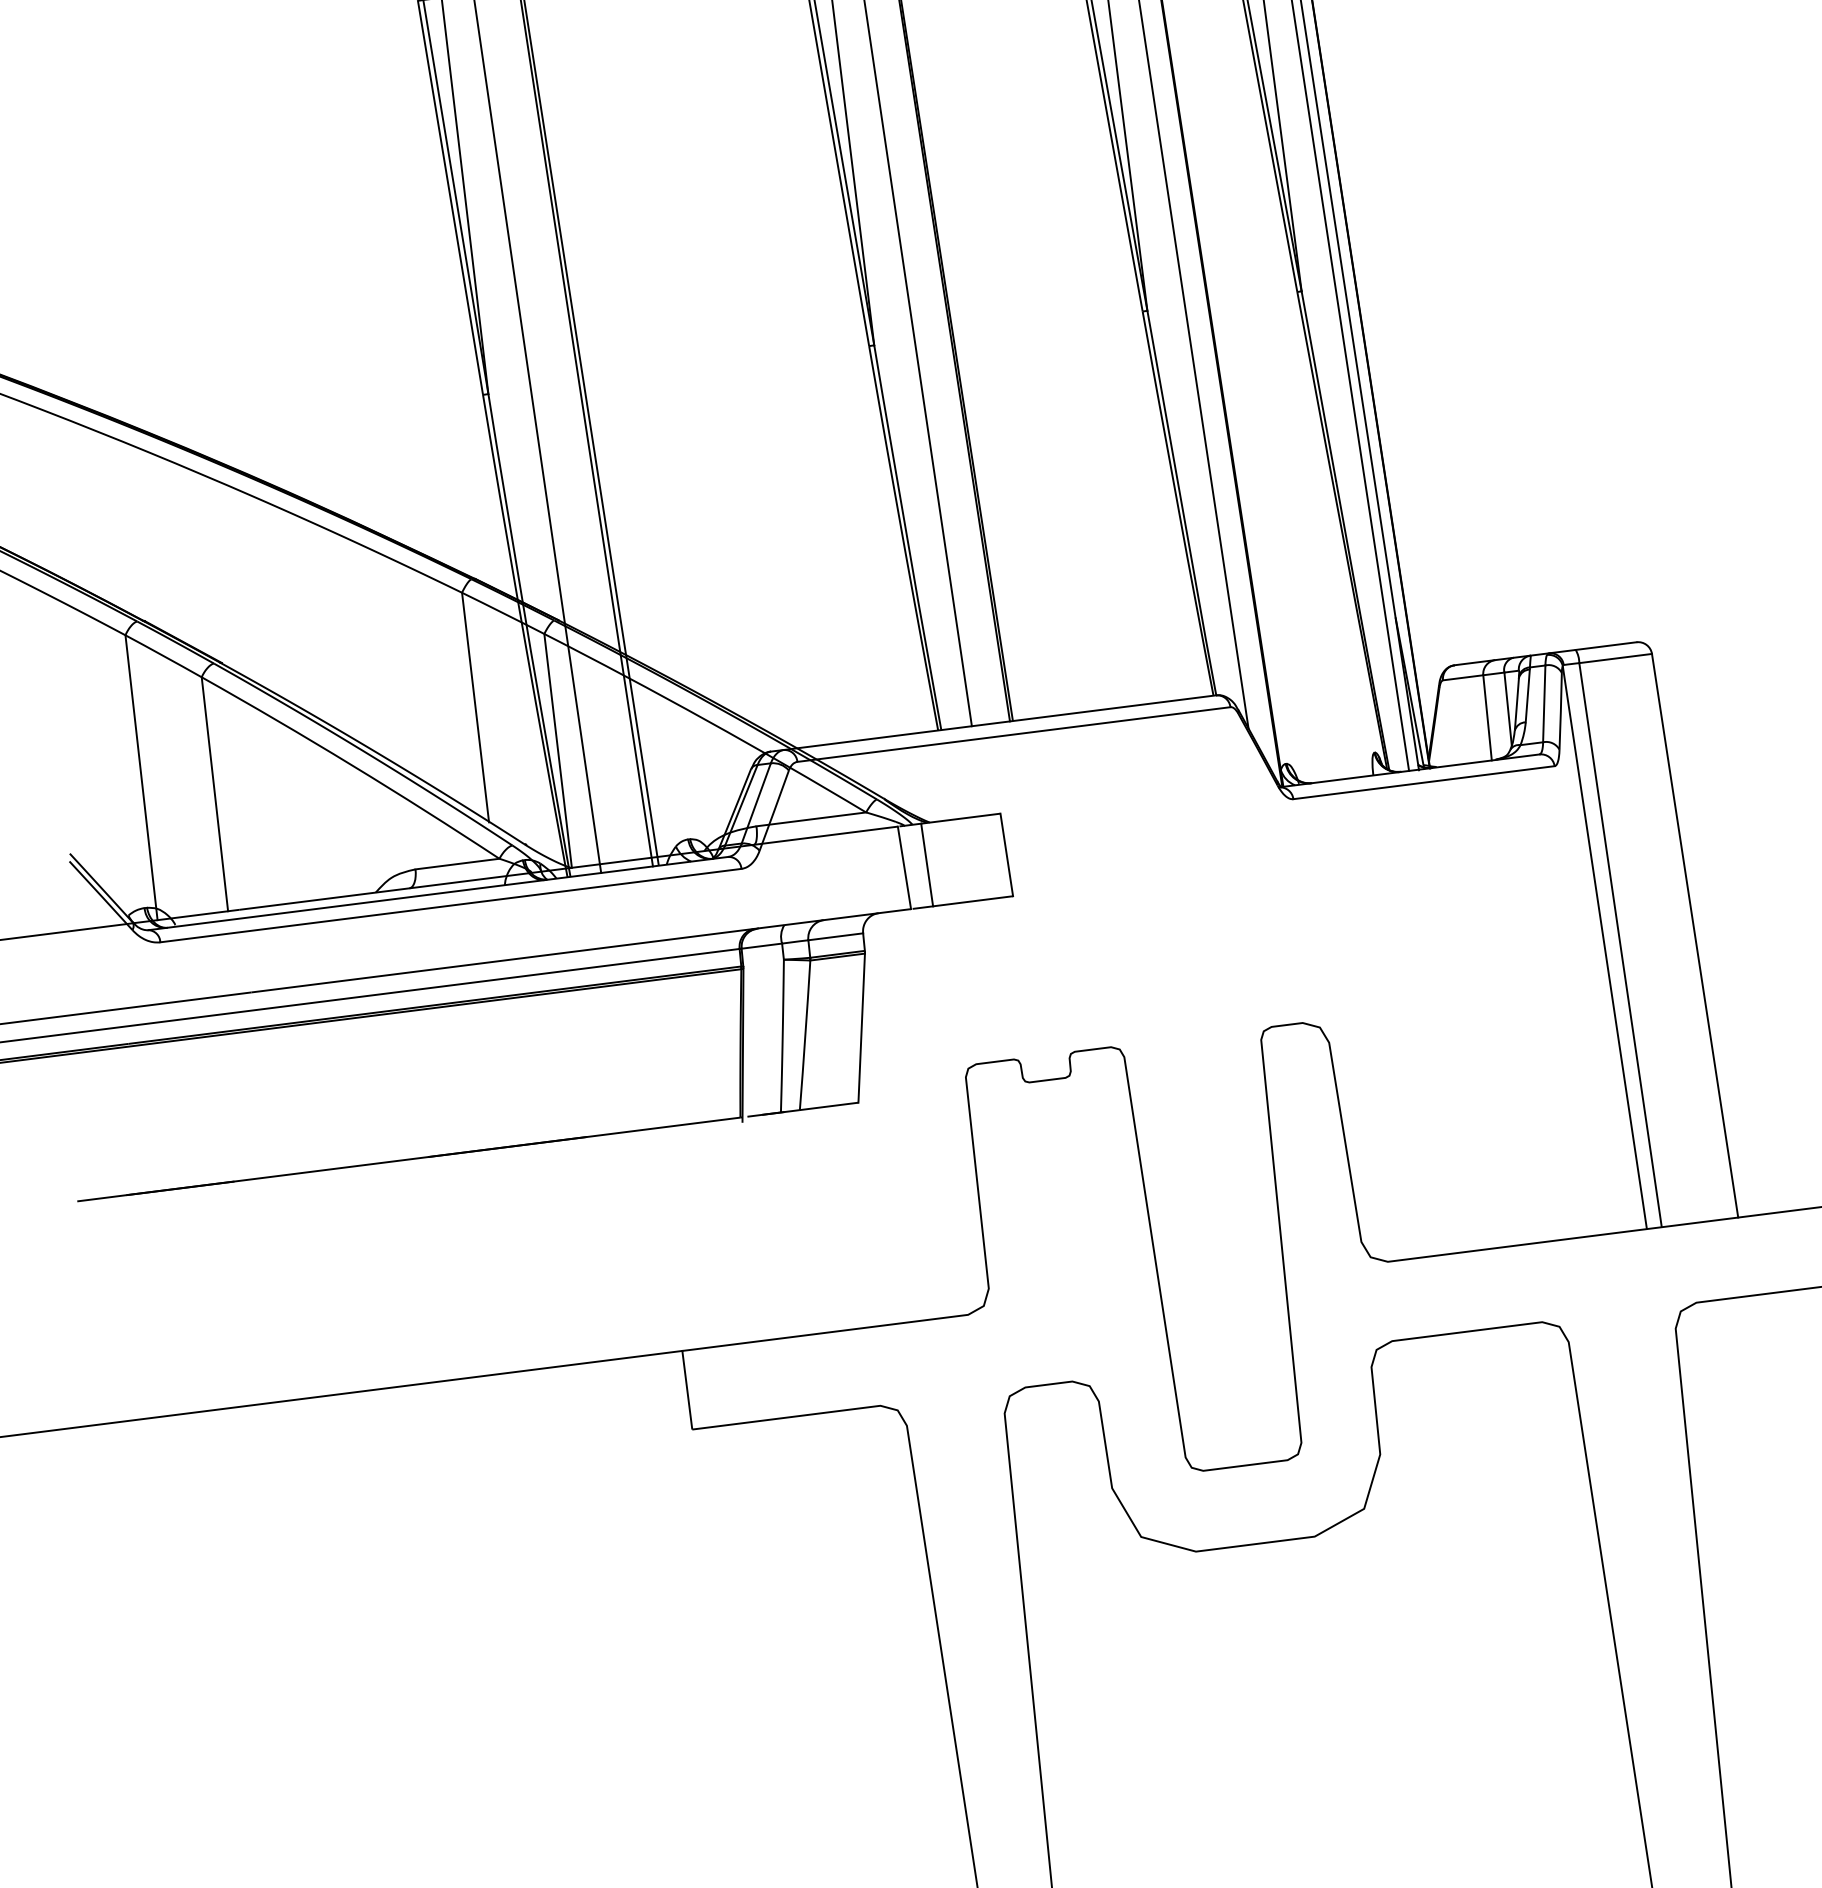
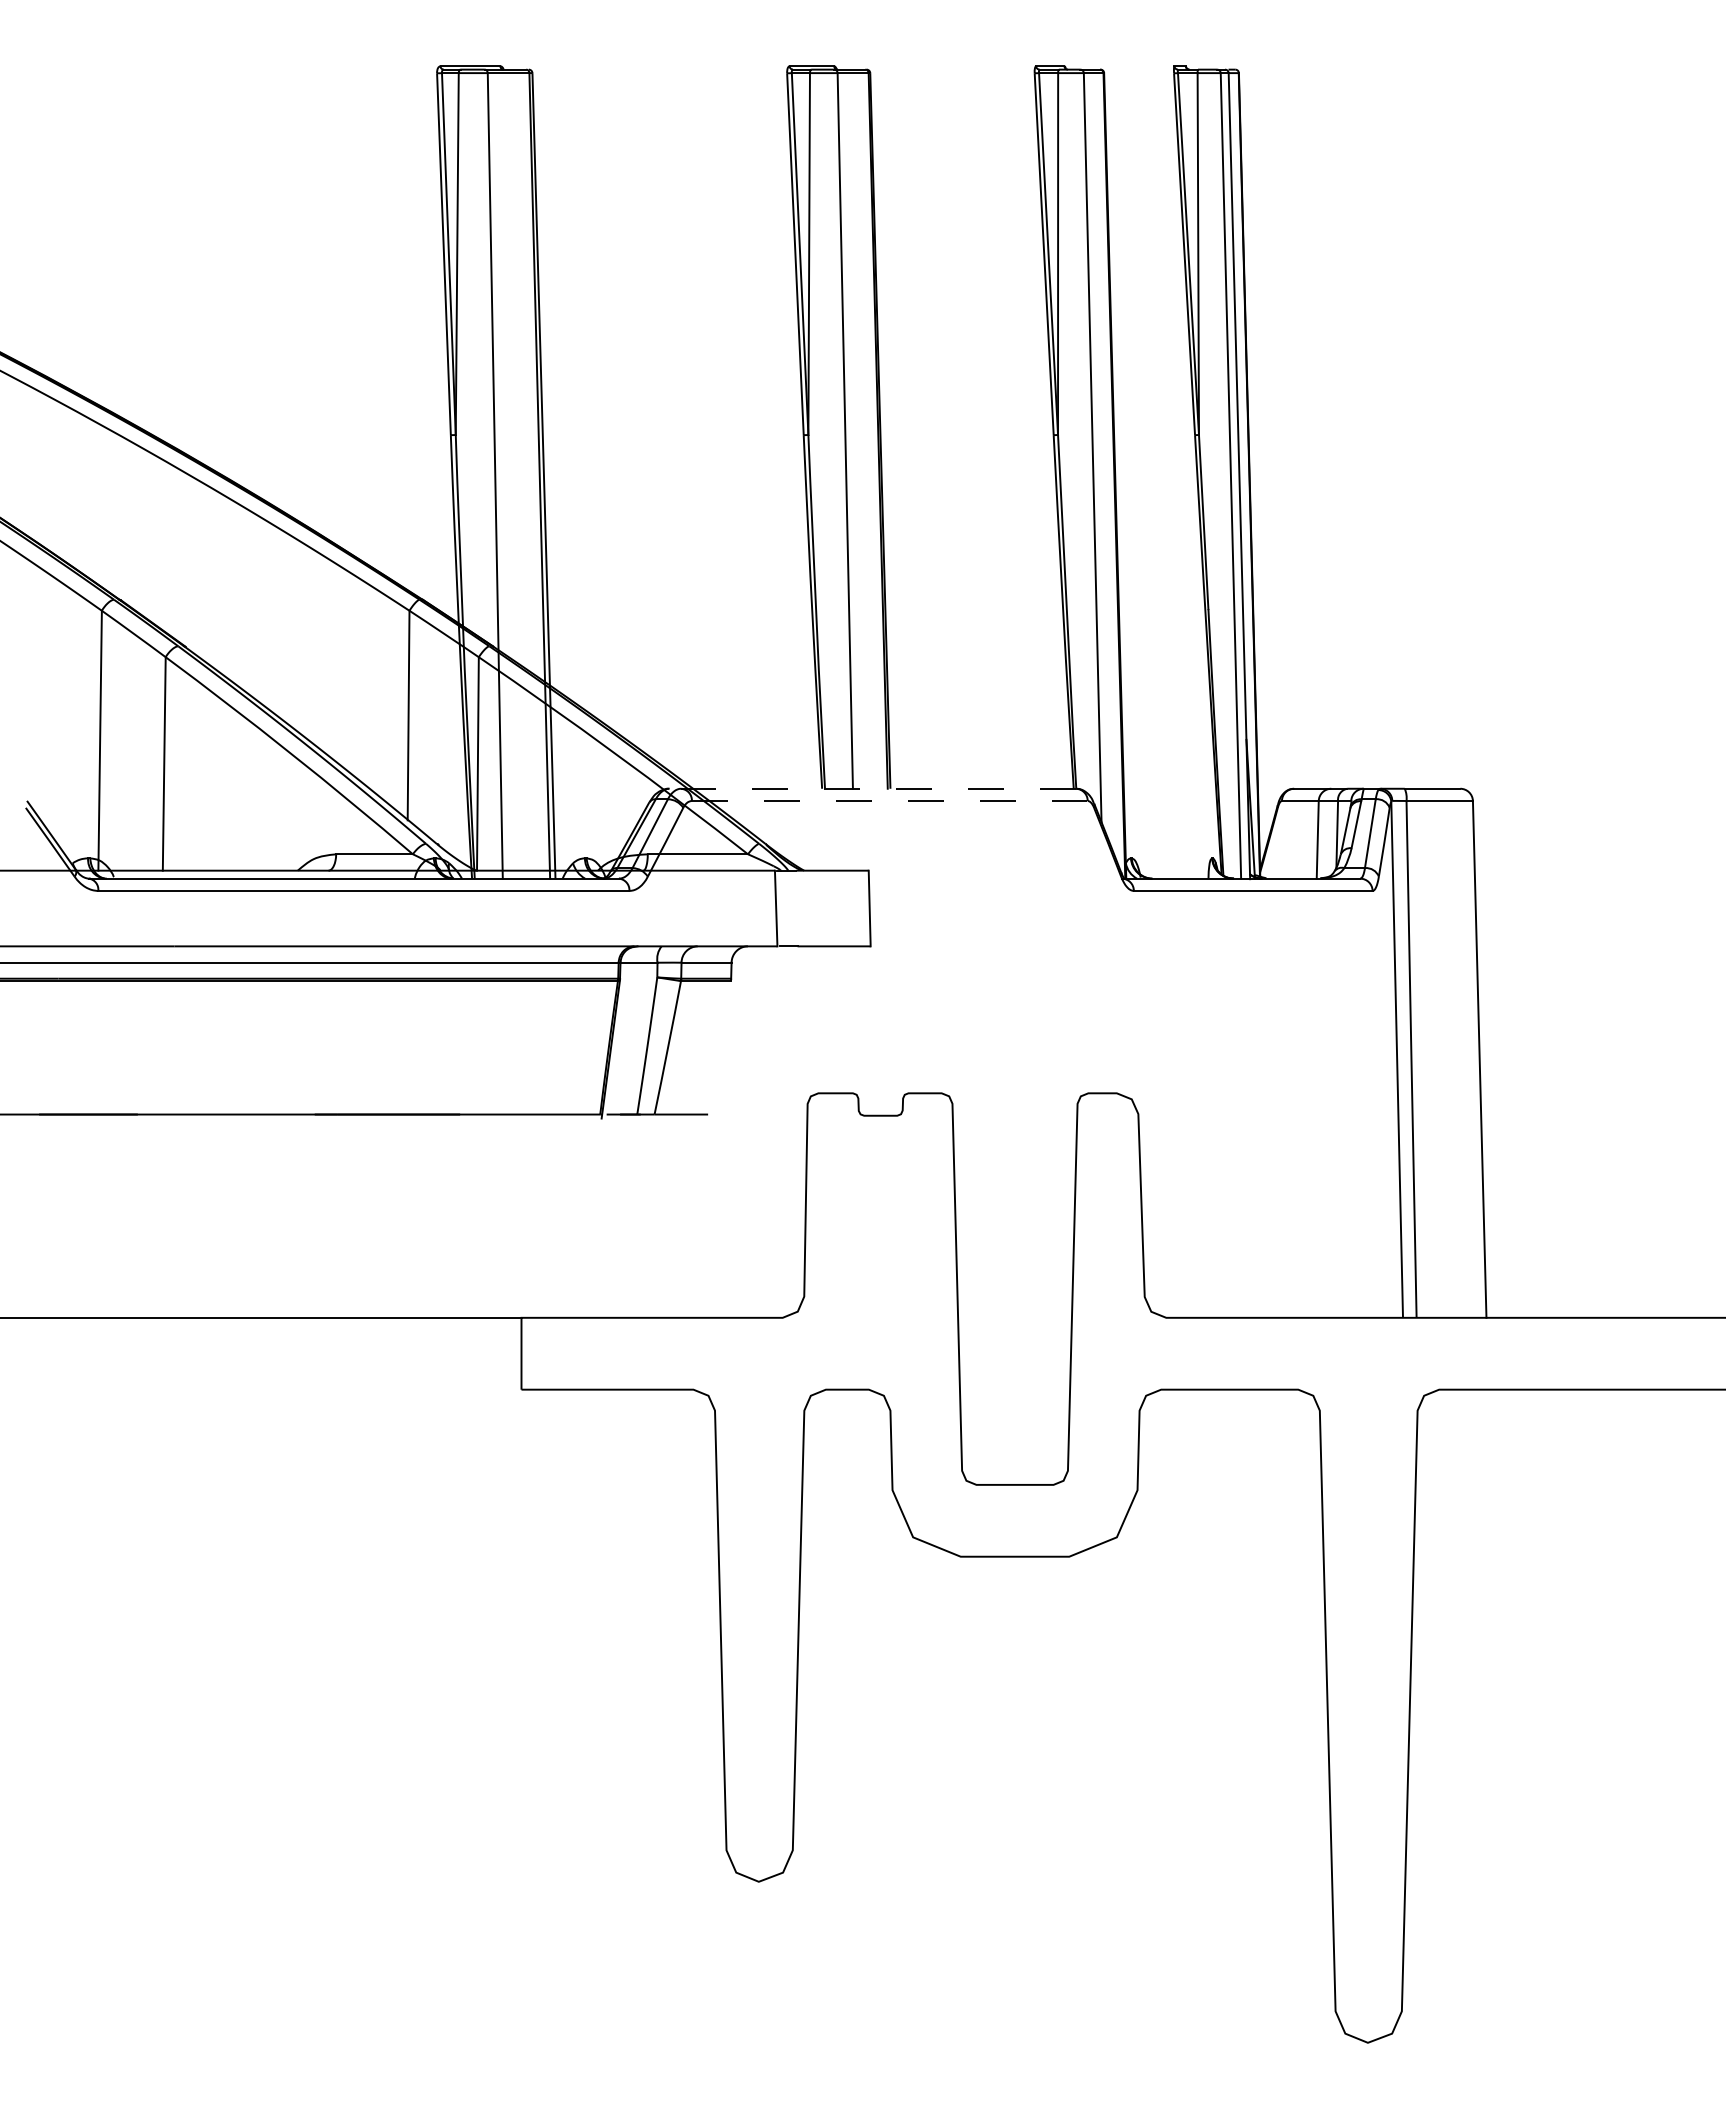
line: (993, 723) -> (872, 788), solid -> dashed
line: (1013, 735) -> (889, 801), solid -> dashed
line: (926, 865) -> (796, 908), removed
line: (861, 1027) -> (719, 1047), removed

